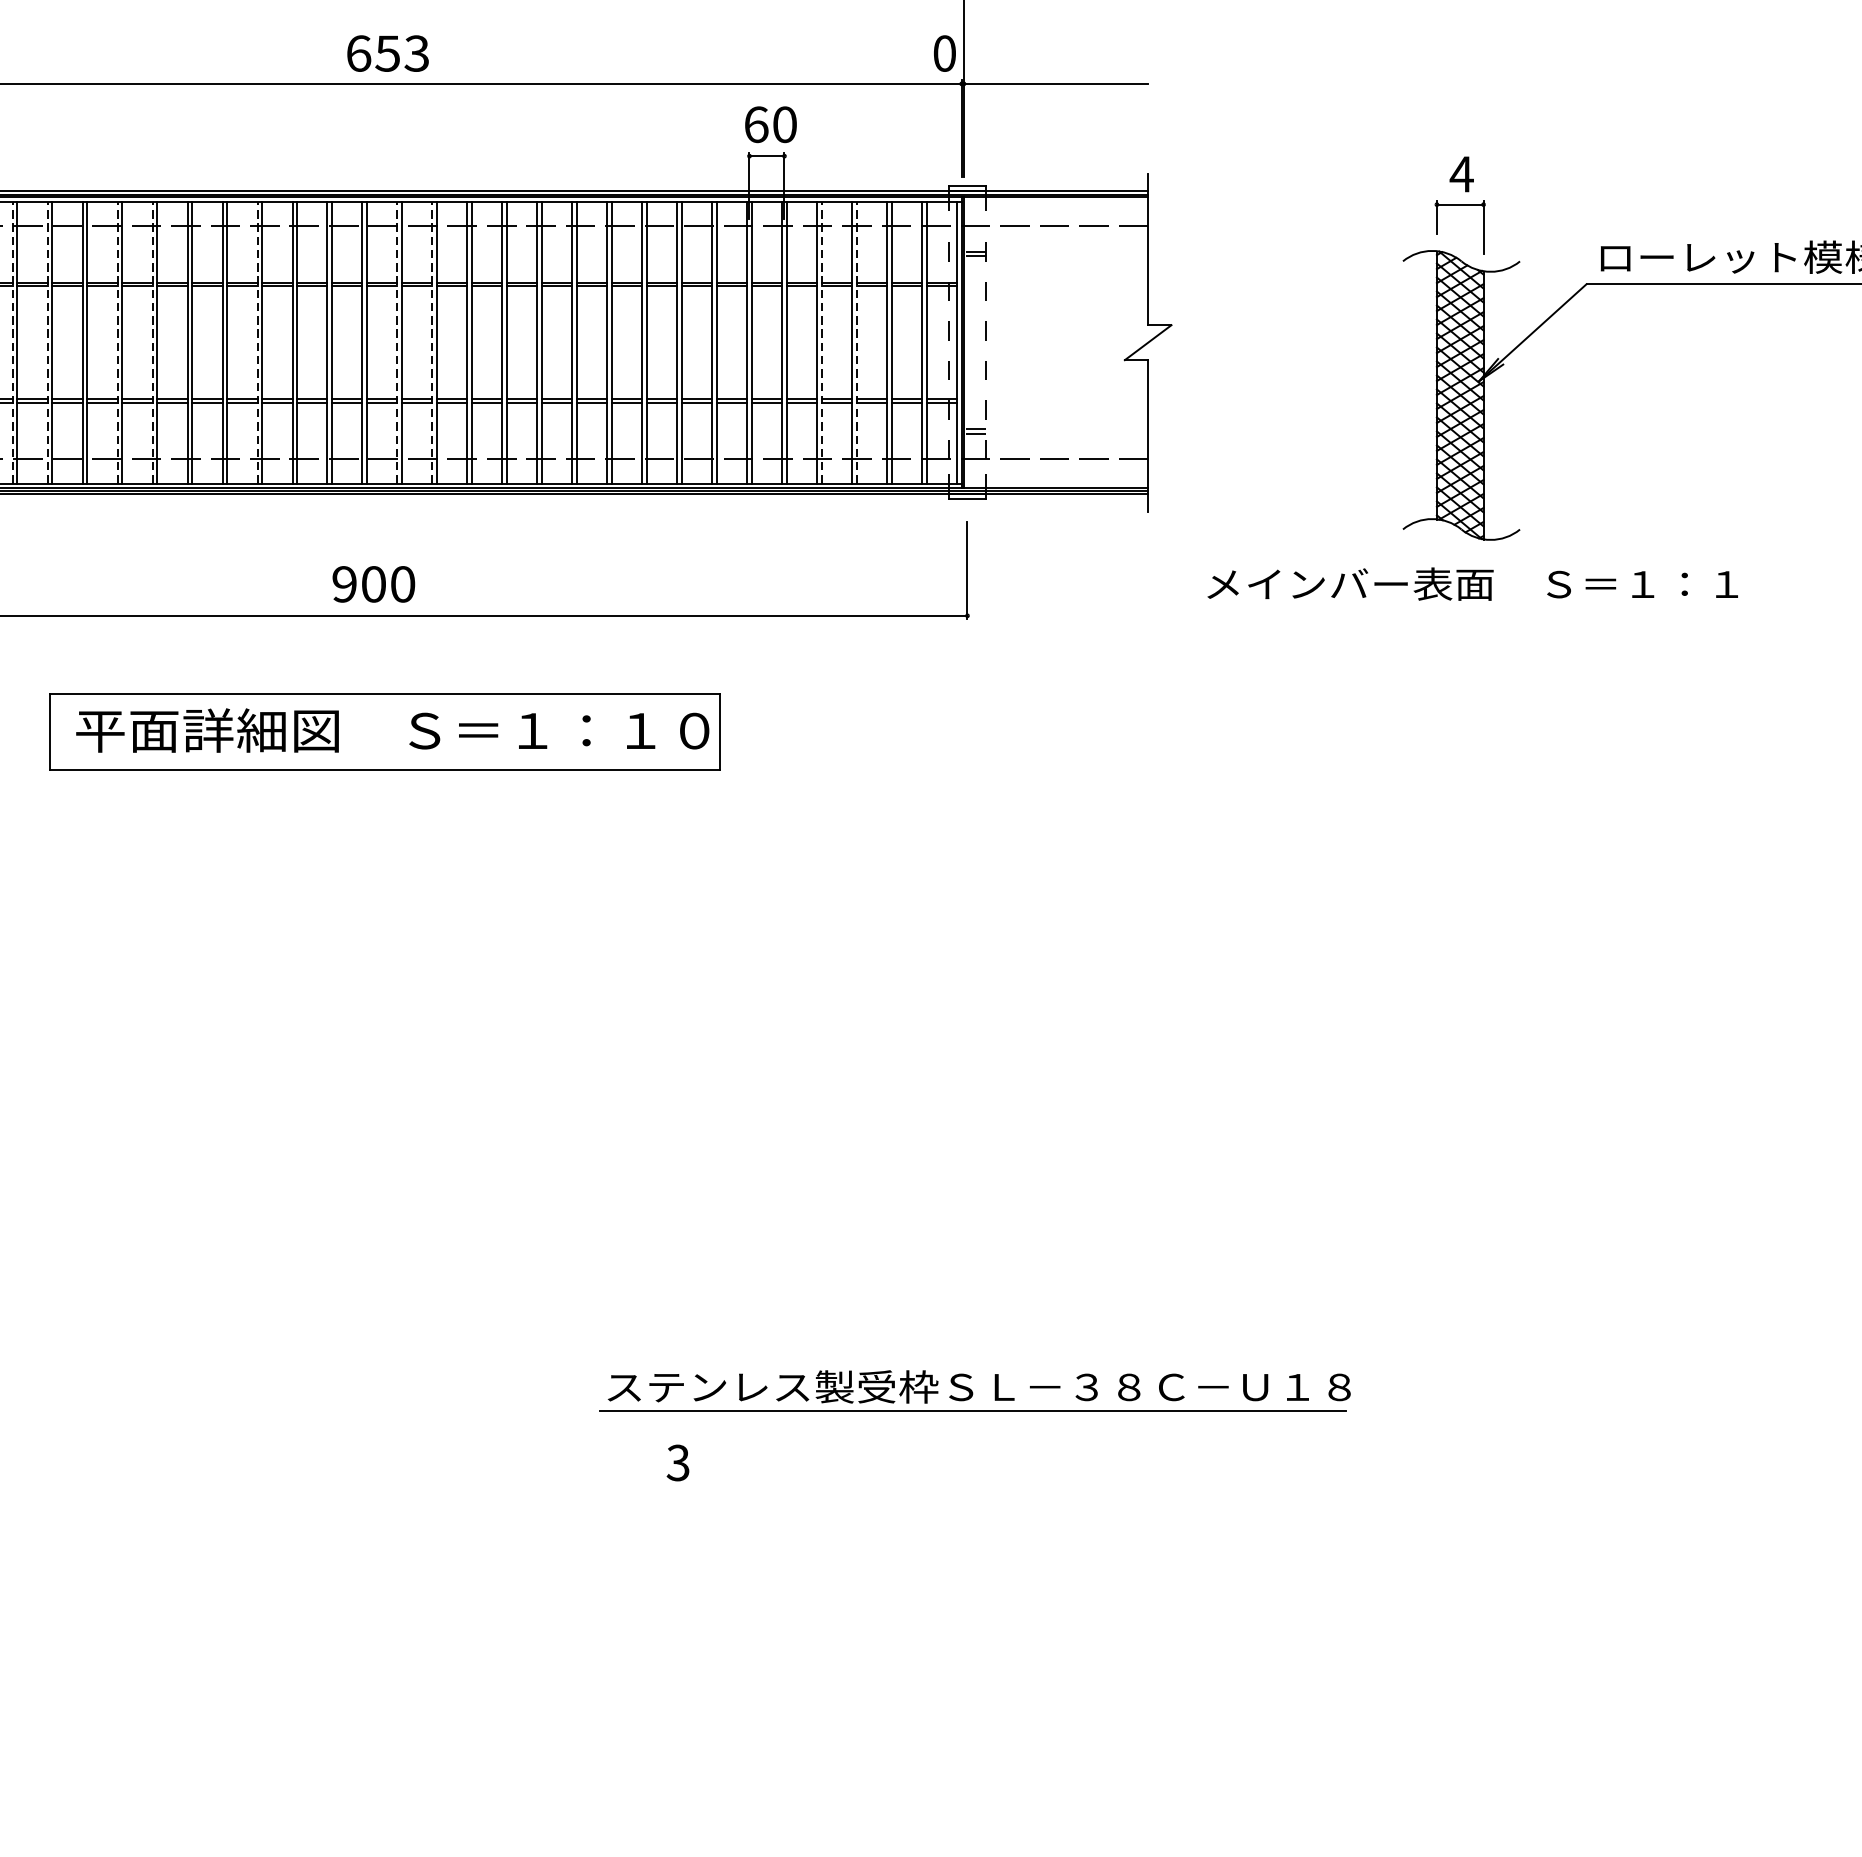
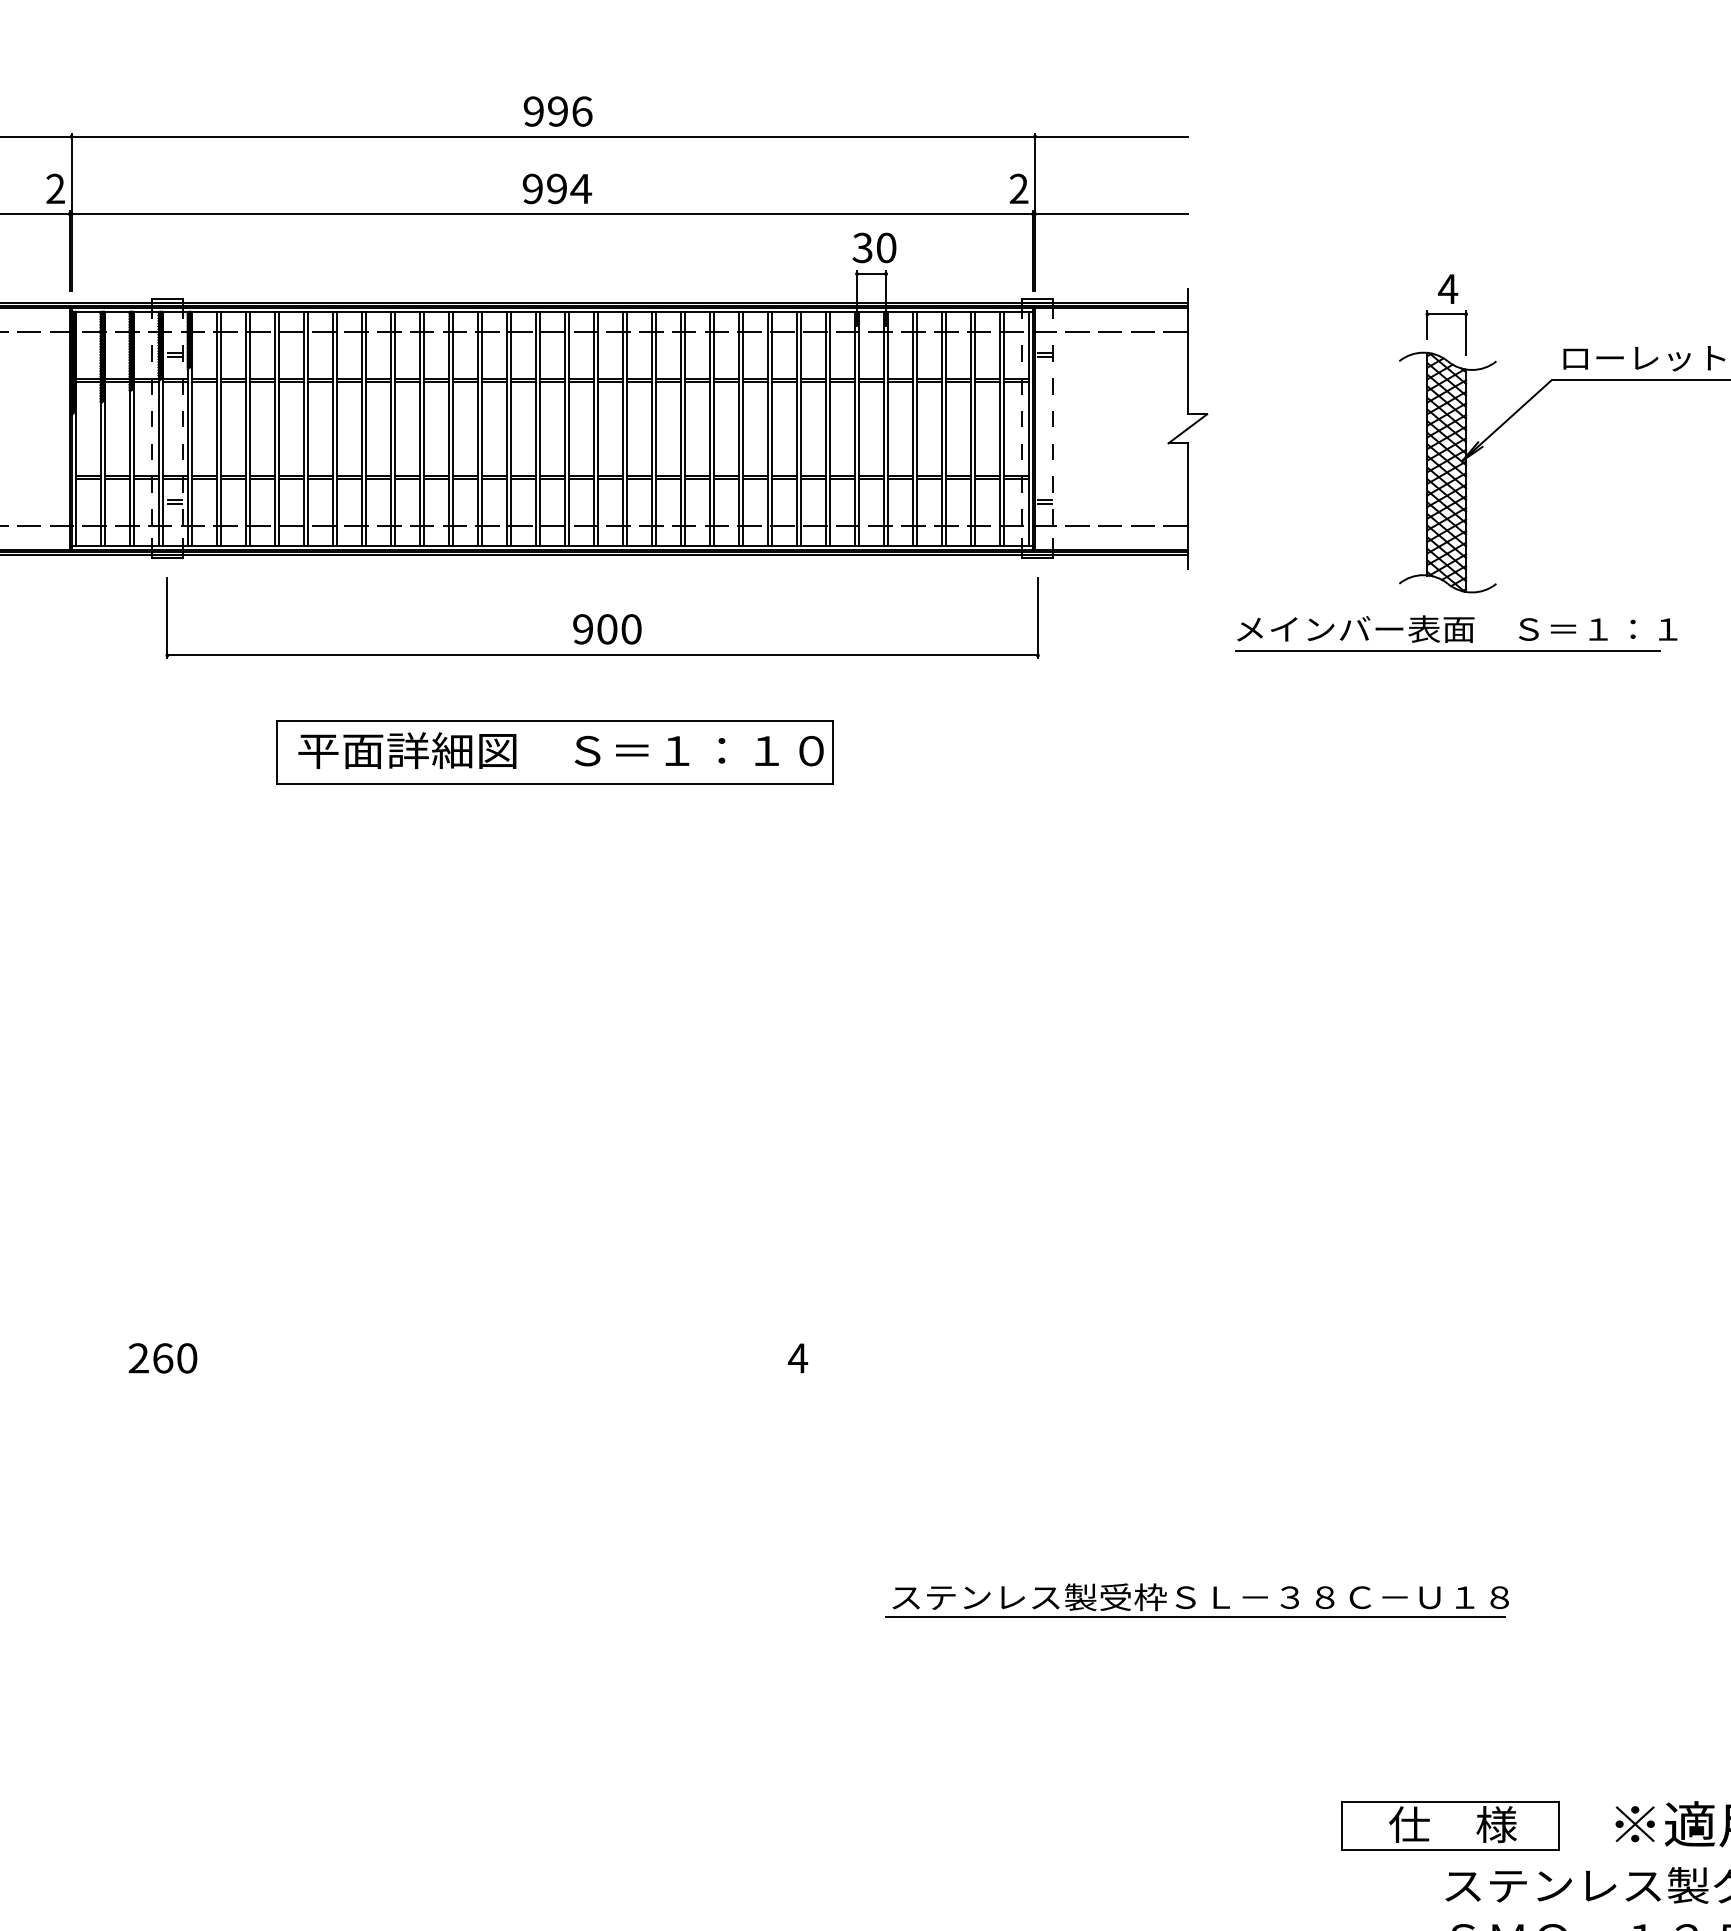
text: (388, 53) -> (557, 188), 653 -> 994
text: (944, 53) -> (1018, 188), 0 -> 2
text: (756, 124) -> (862, 247), 60 -> 30
line: (12, 342) -> (245, 428), dashed -> solid
line: (47, 342) -> (274, 428), dashed -> solid
line: (117, 342) -> (332, 428), dashed -> solid
line: (152, 342) -> (361, 428), dashed -> solid
line: (257, 342) -> (448, 428), dashed -> solid
line: (396, 342) -> (564, 428), dashed -> solid
line: (431, 342) -> (593, 428), dashed -> solid
line: (822, 342) -> (917, 428), dashed -> solid
line: (857, 342) -> (946, 428), dashed -> solid
text: (374, 584) -> (607, 629), moved
line: (1461, 611) -> (1447, 651), added
part: (974, 1390) -> (1196, 1600), moved
text: (677, 1463) -> (797, 1358), 3 -> 4

